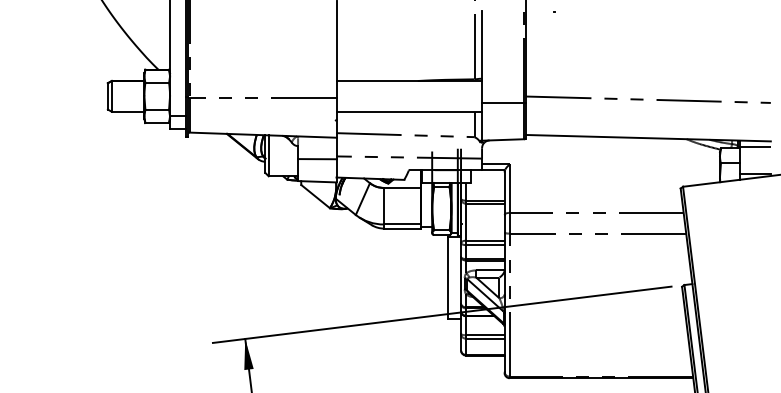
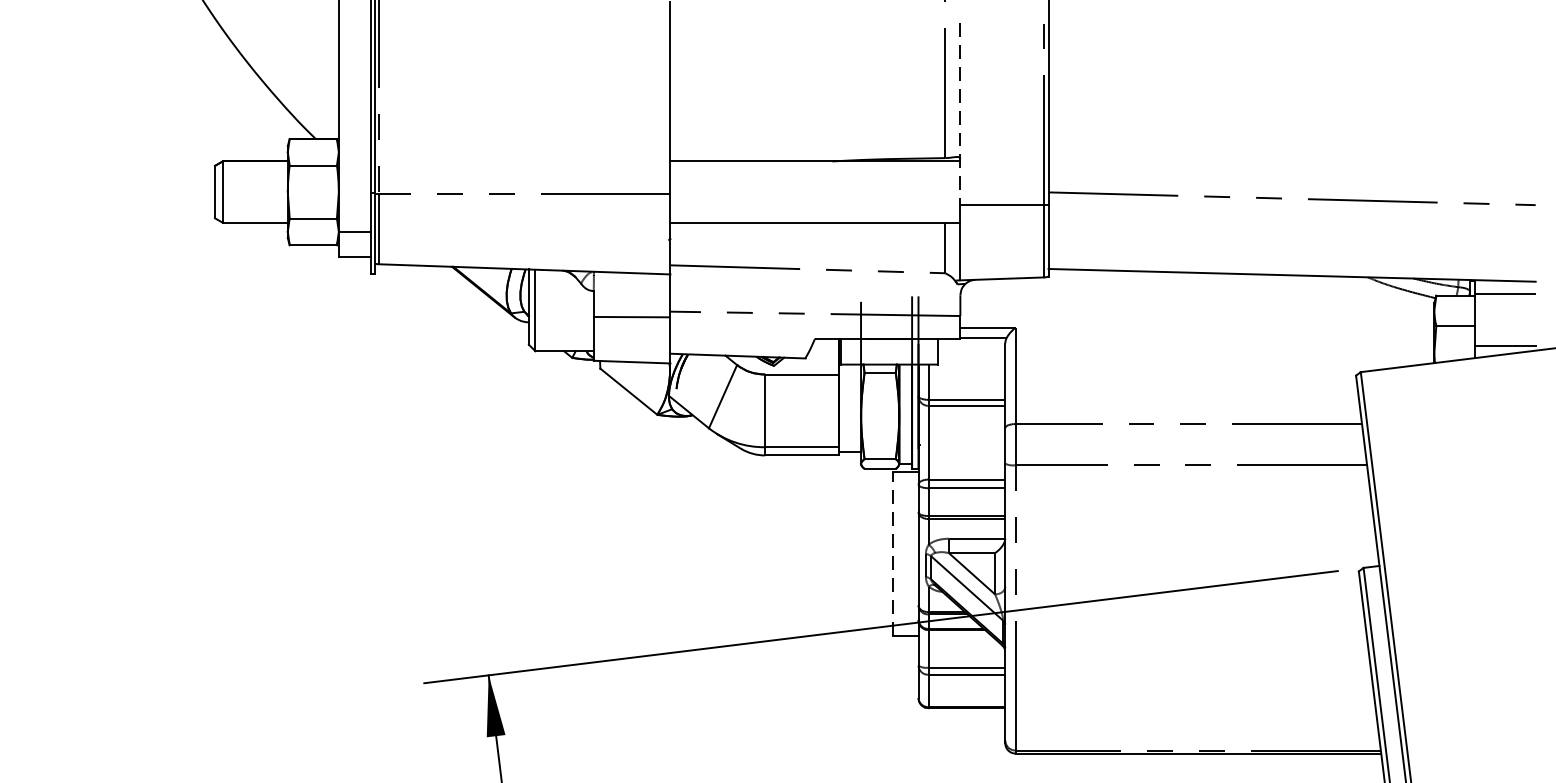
line: (482, 57) -> (961, 114), solid -> dashed
line: (448, 277) -> (893, 552), solid -> dashed

